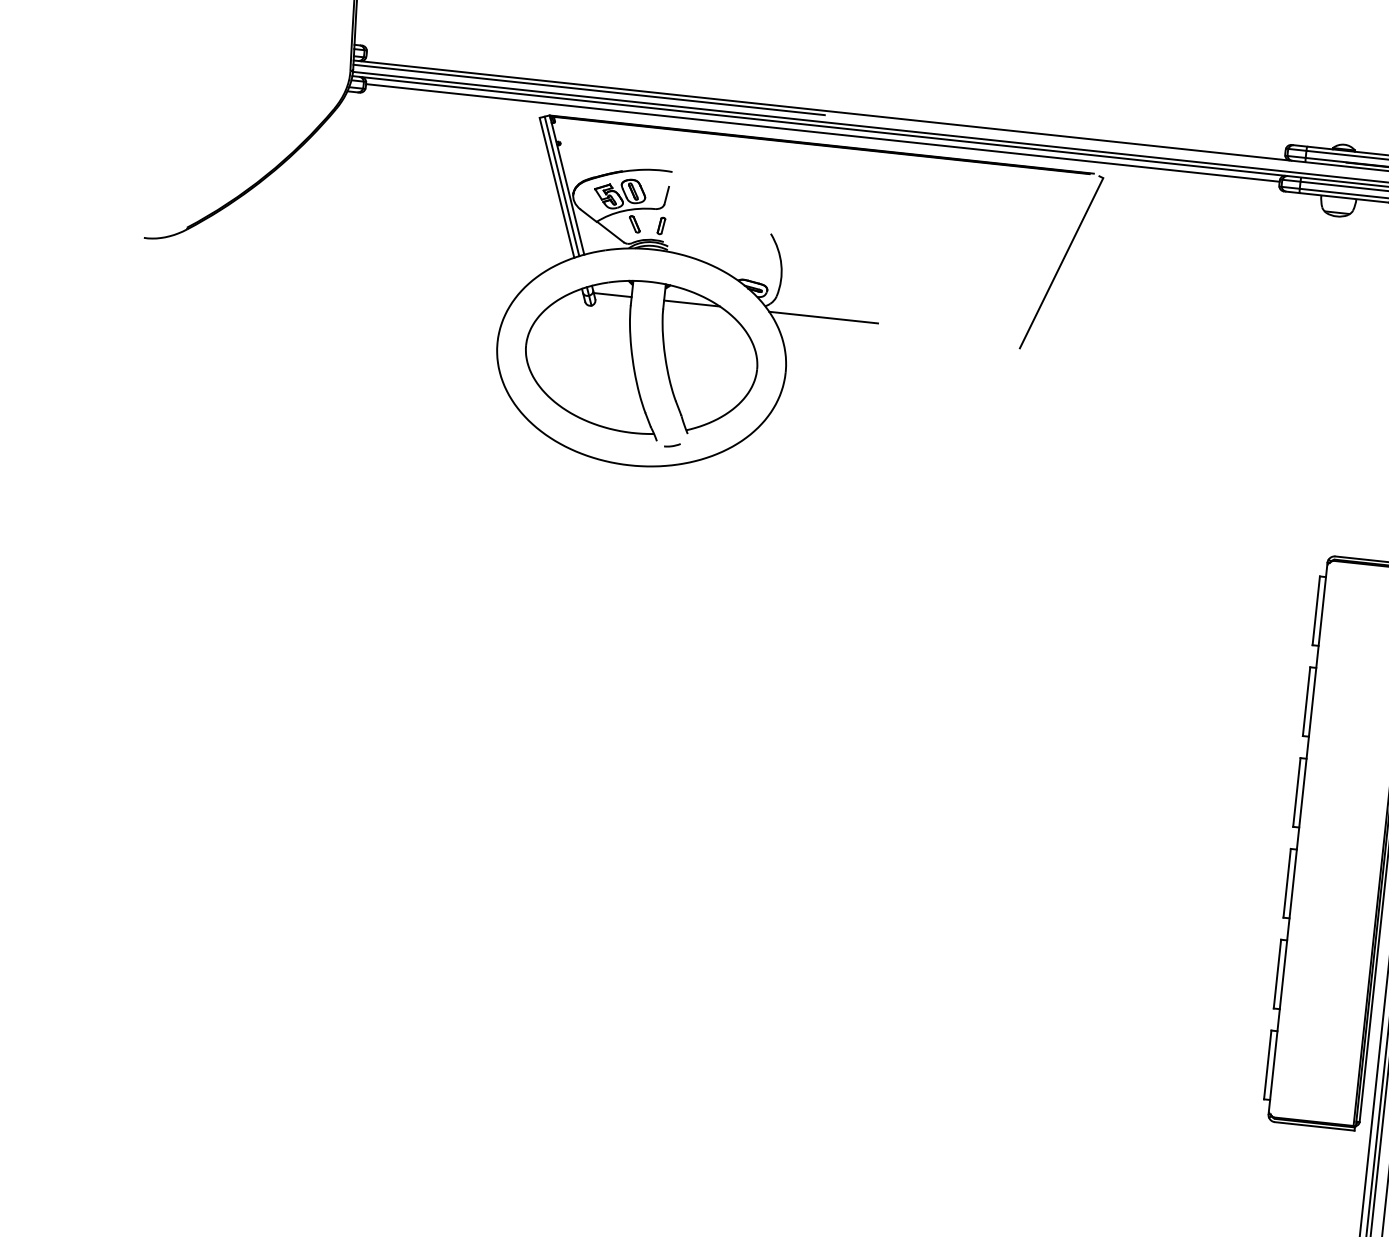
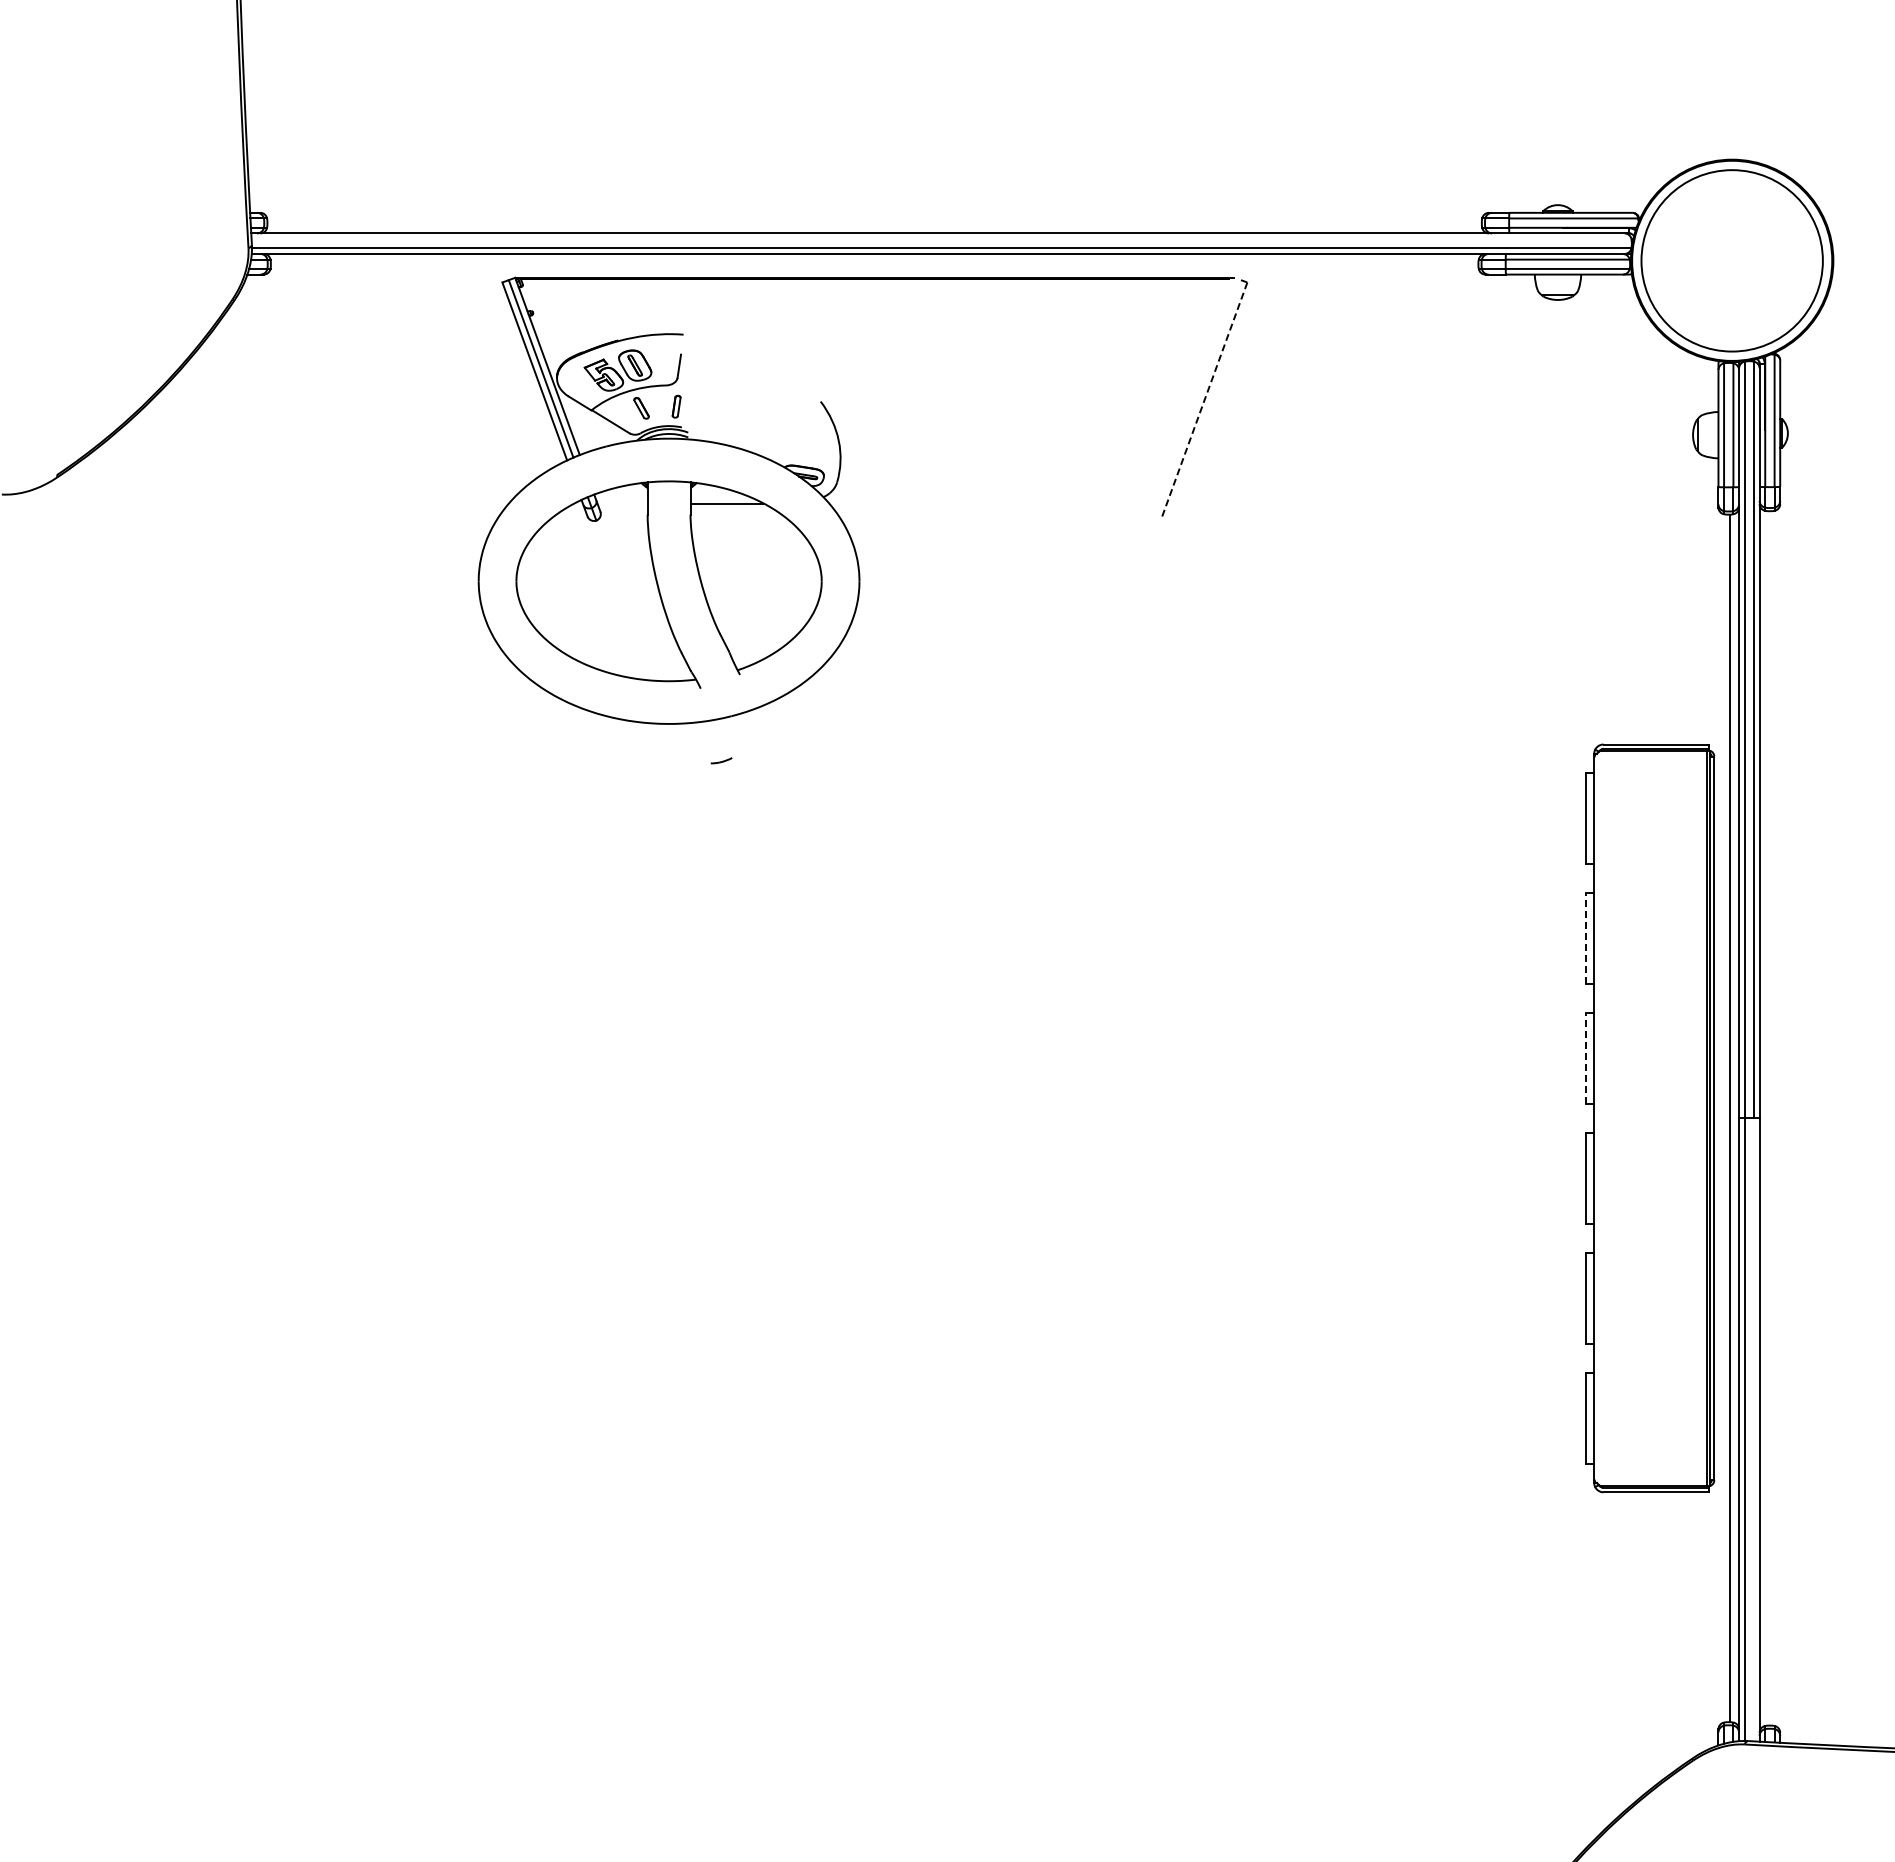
line: (588, 90) -> (562, 239), removed
line: (822, 132) -> (874, 262), removed
line: (1061, 263) -> (1204, 399), solid -> dashed
line: (612, 294) -> (622, 503), removed
line: (823, 317) -> (901, 503), removed
part: (672, 445) -> (721, 760), moved
line: (1306, 701) -> (1586, 937), solid -> dashed
line: (1297, 791) -> (1586, 1057), solid -> dashed

